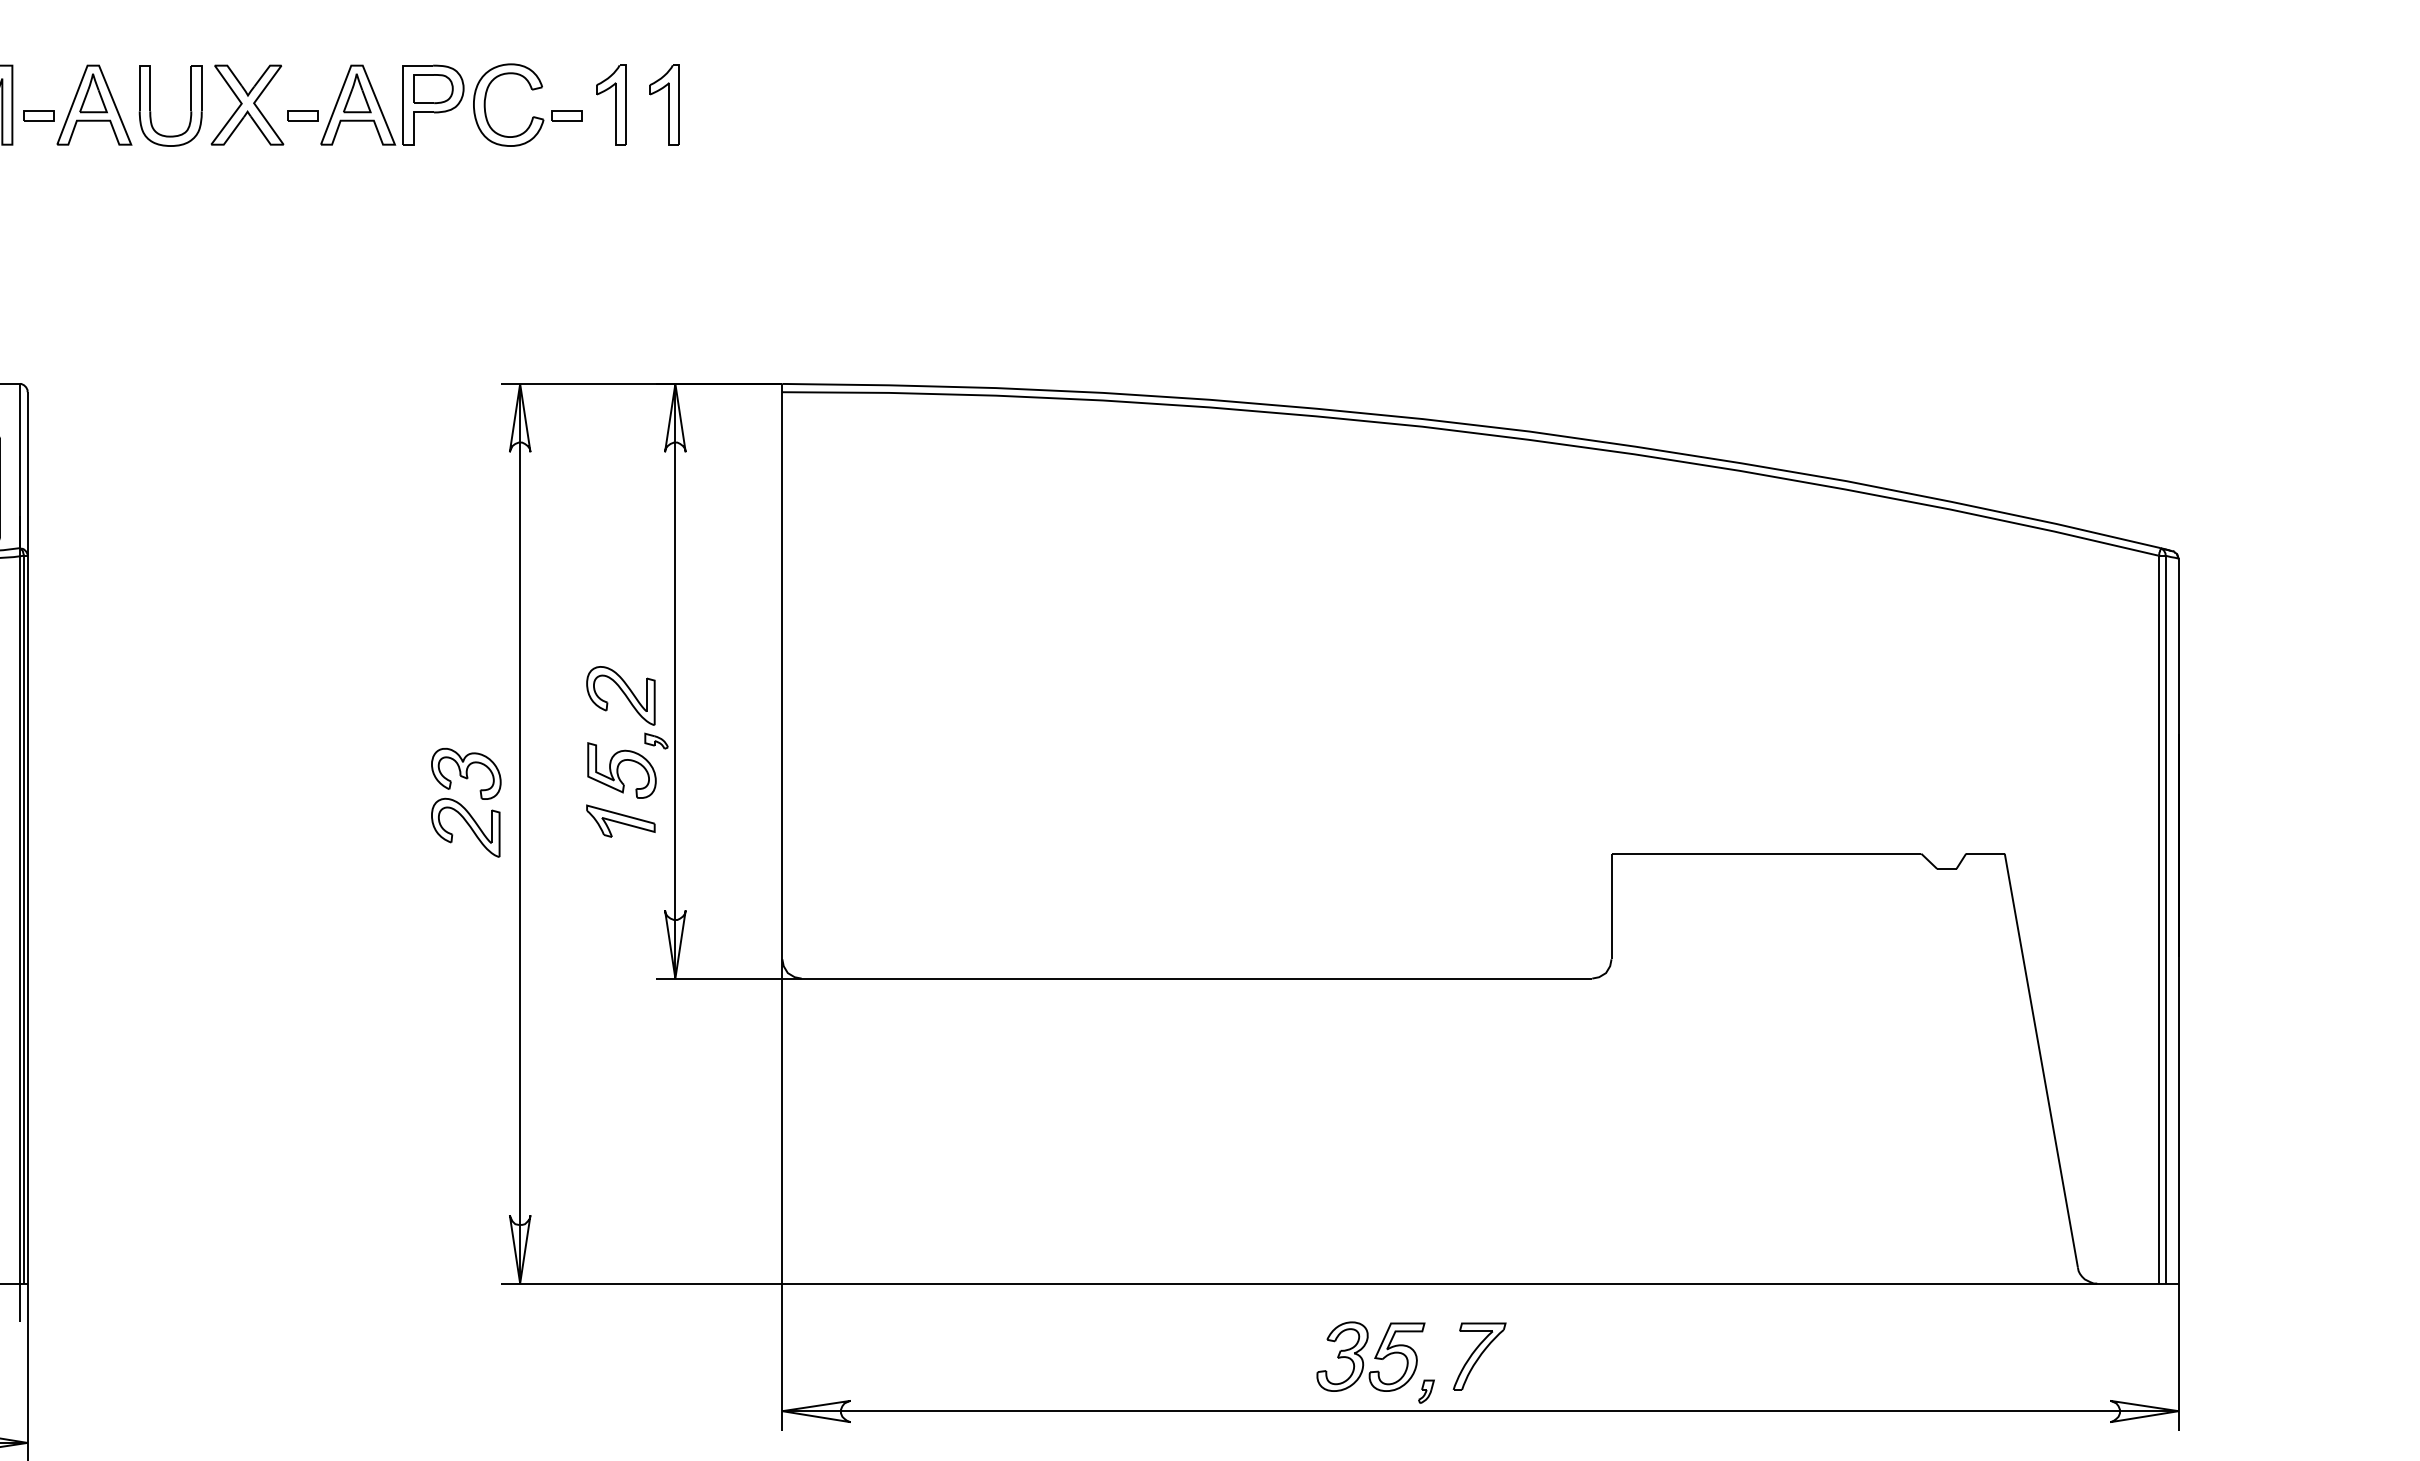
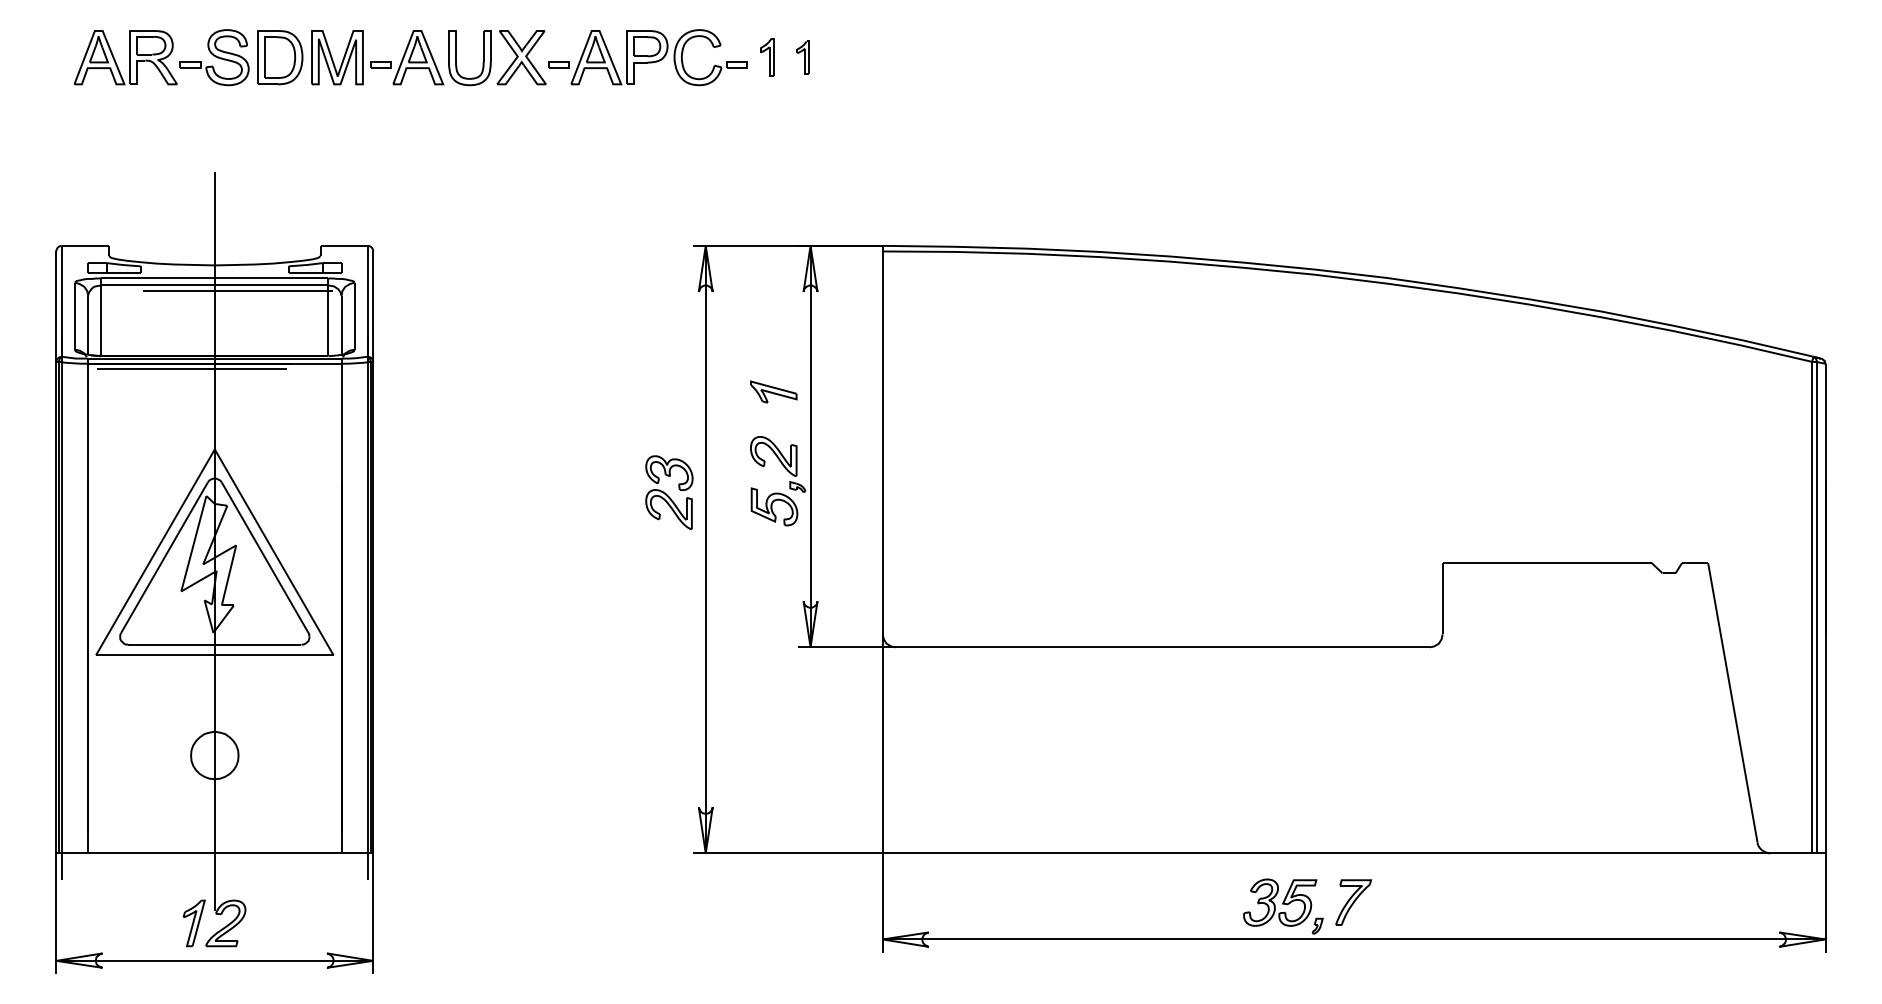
part: (611, 104) -> (767, 57), size x0.7
part: (663, 104) -> (802, 57), size x0.6
part: (466, 802) -> (669, 492), moved
part: (620, 820) -> (773, 391), moved

